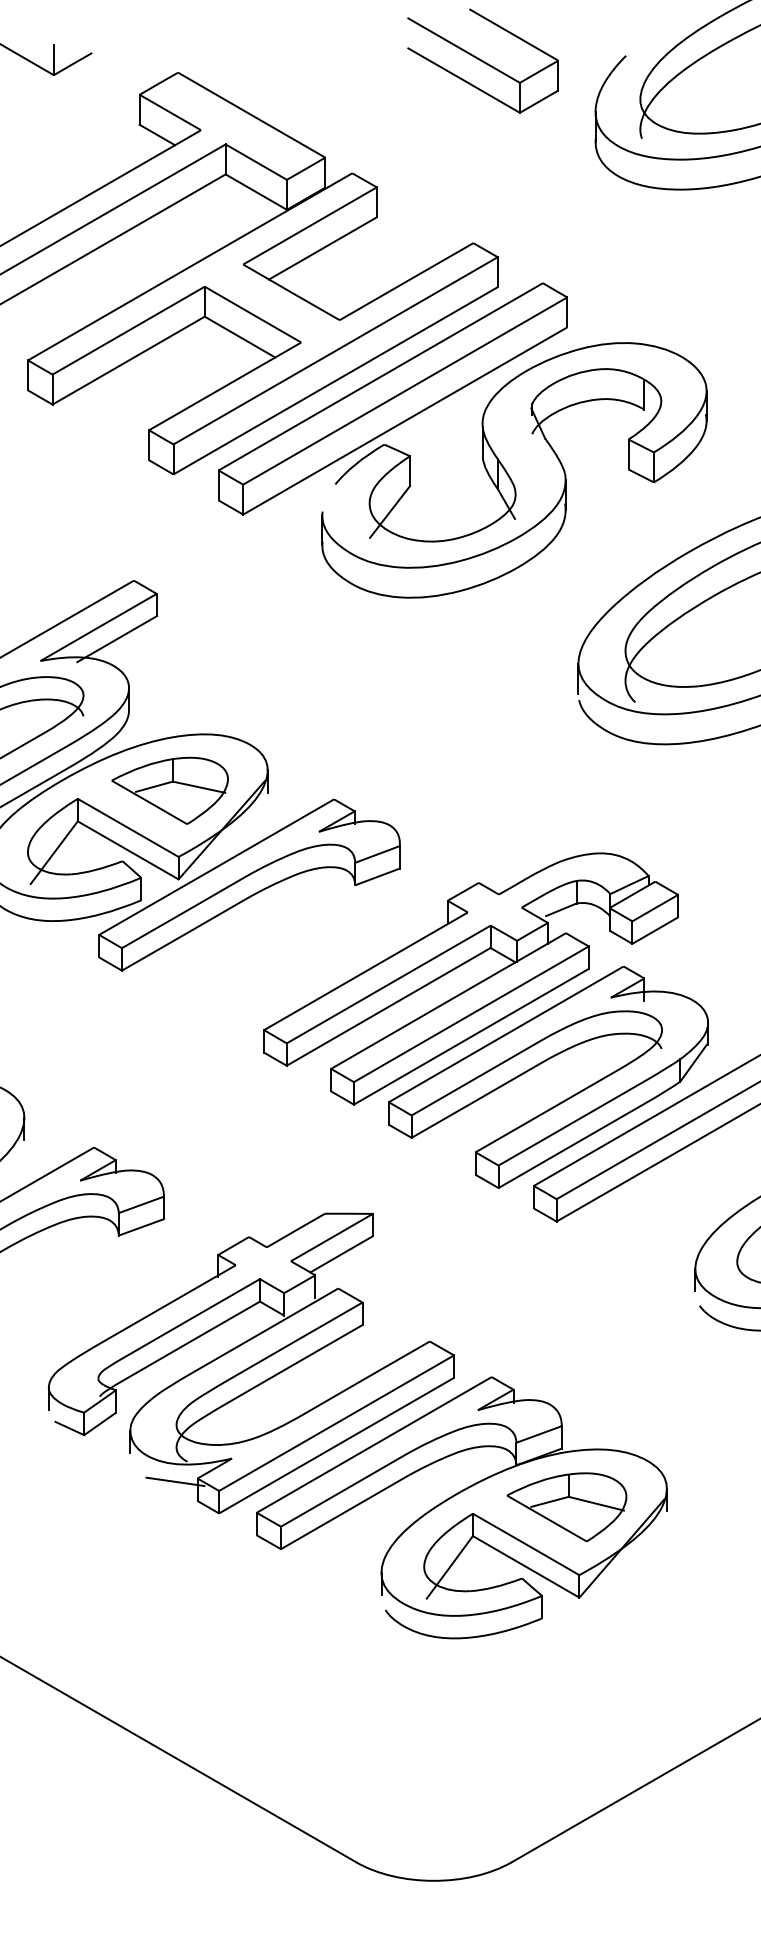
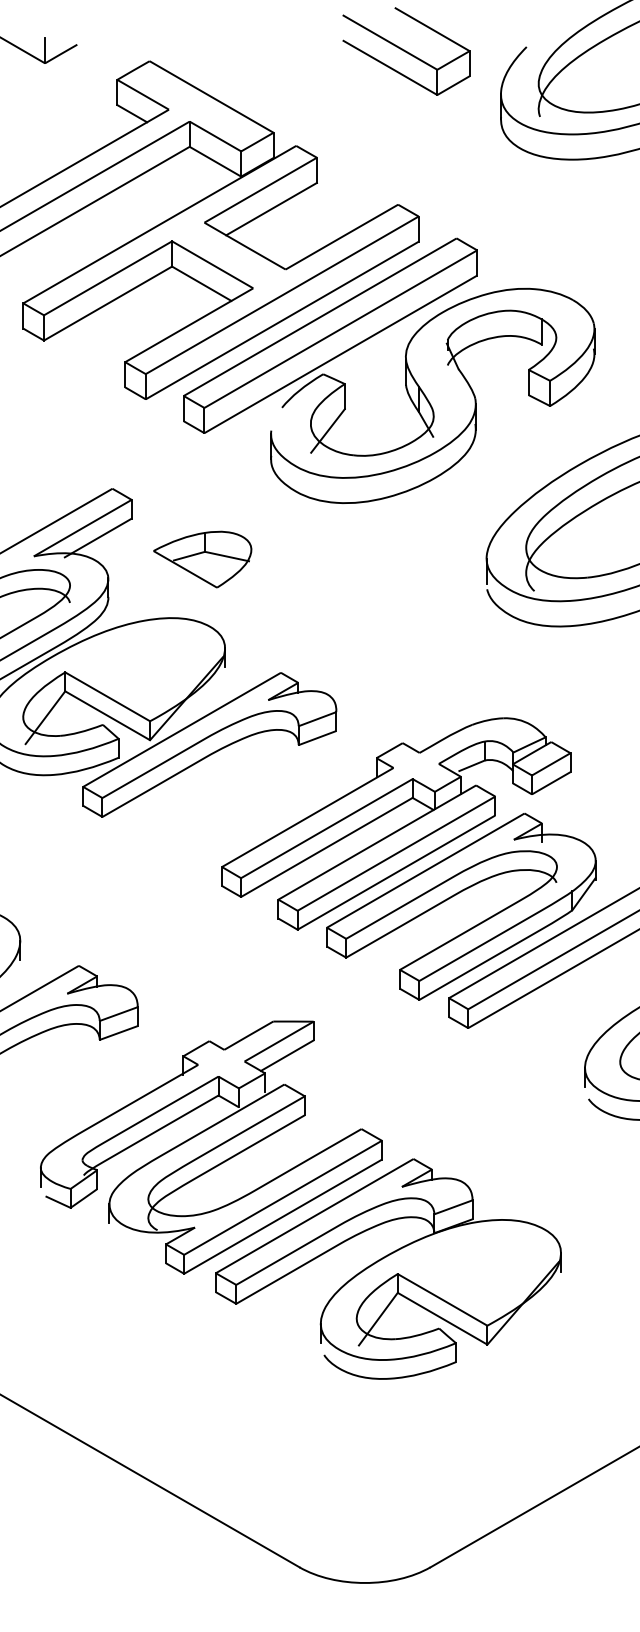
part: (169, 790) -> (202, 559), moved
line: (175, 1481) -> (147, 1246), removed
part: (566, 1506) -> (476, 1267), removed

